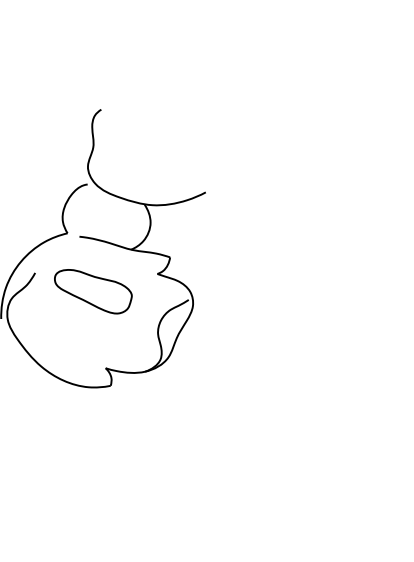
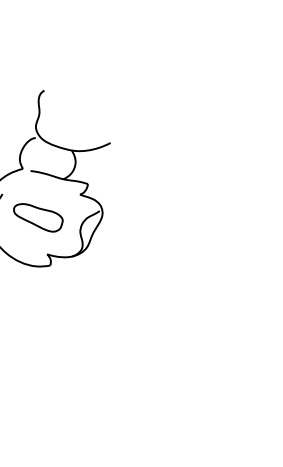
part: (93, 291) -> (38, 217), moved

